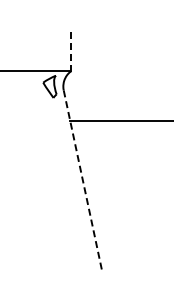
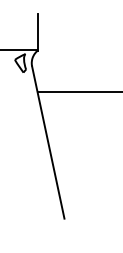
line: (70, 49) -> (37, 32), dashed -> solid
line: (83, 181) -> (48, 142), dashed -> solid

